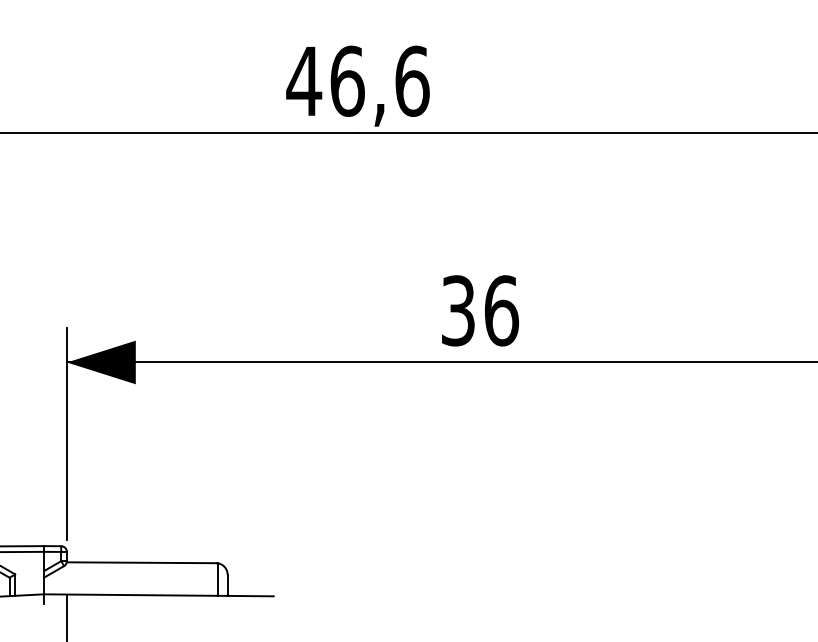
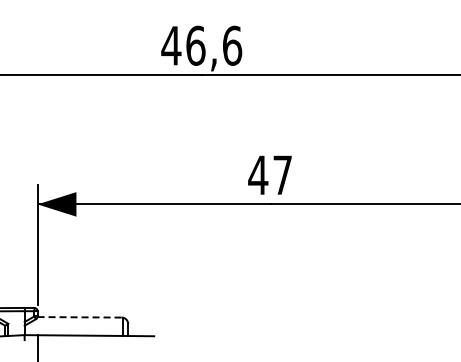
text: (479, 311) -> (270, 175), 36 -> 47
line: (142, 563) -> (80, 317), solid -> dashed

